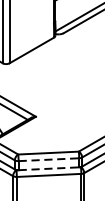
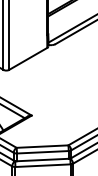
line: (48, 159) -> (42, 152), dashed -> solid
line: (48, 169) -> (42, 160), dashed -> solid

